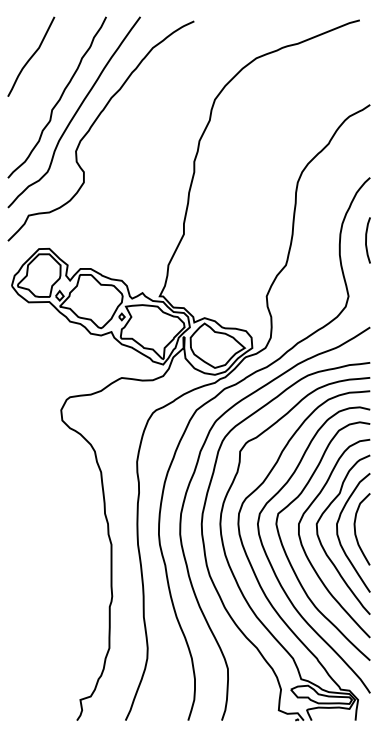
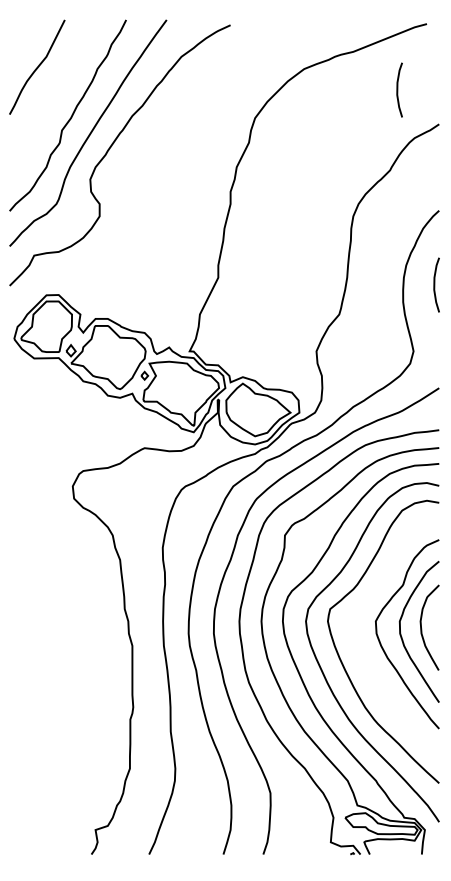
curve: (335, 75) -> (398, 89), added
curve: (305, 551) -> (362, 653), removed

